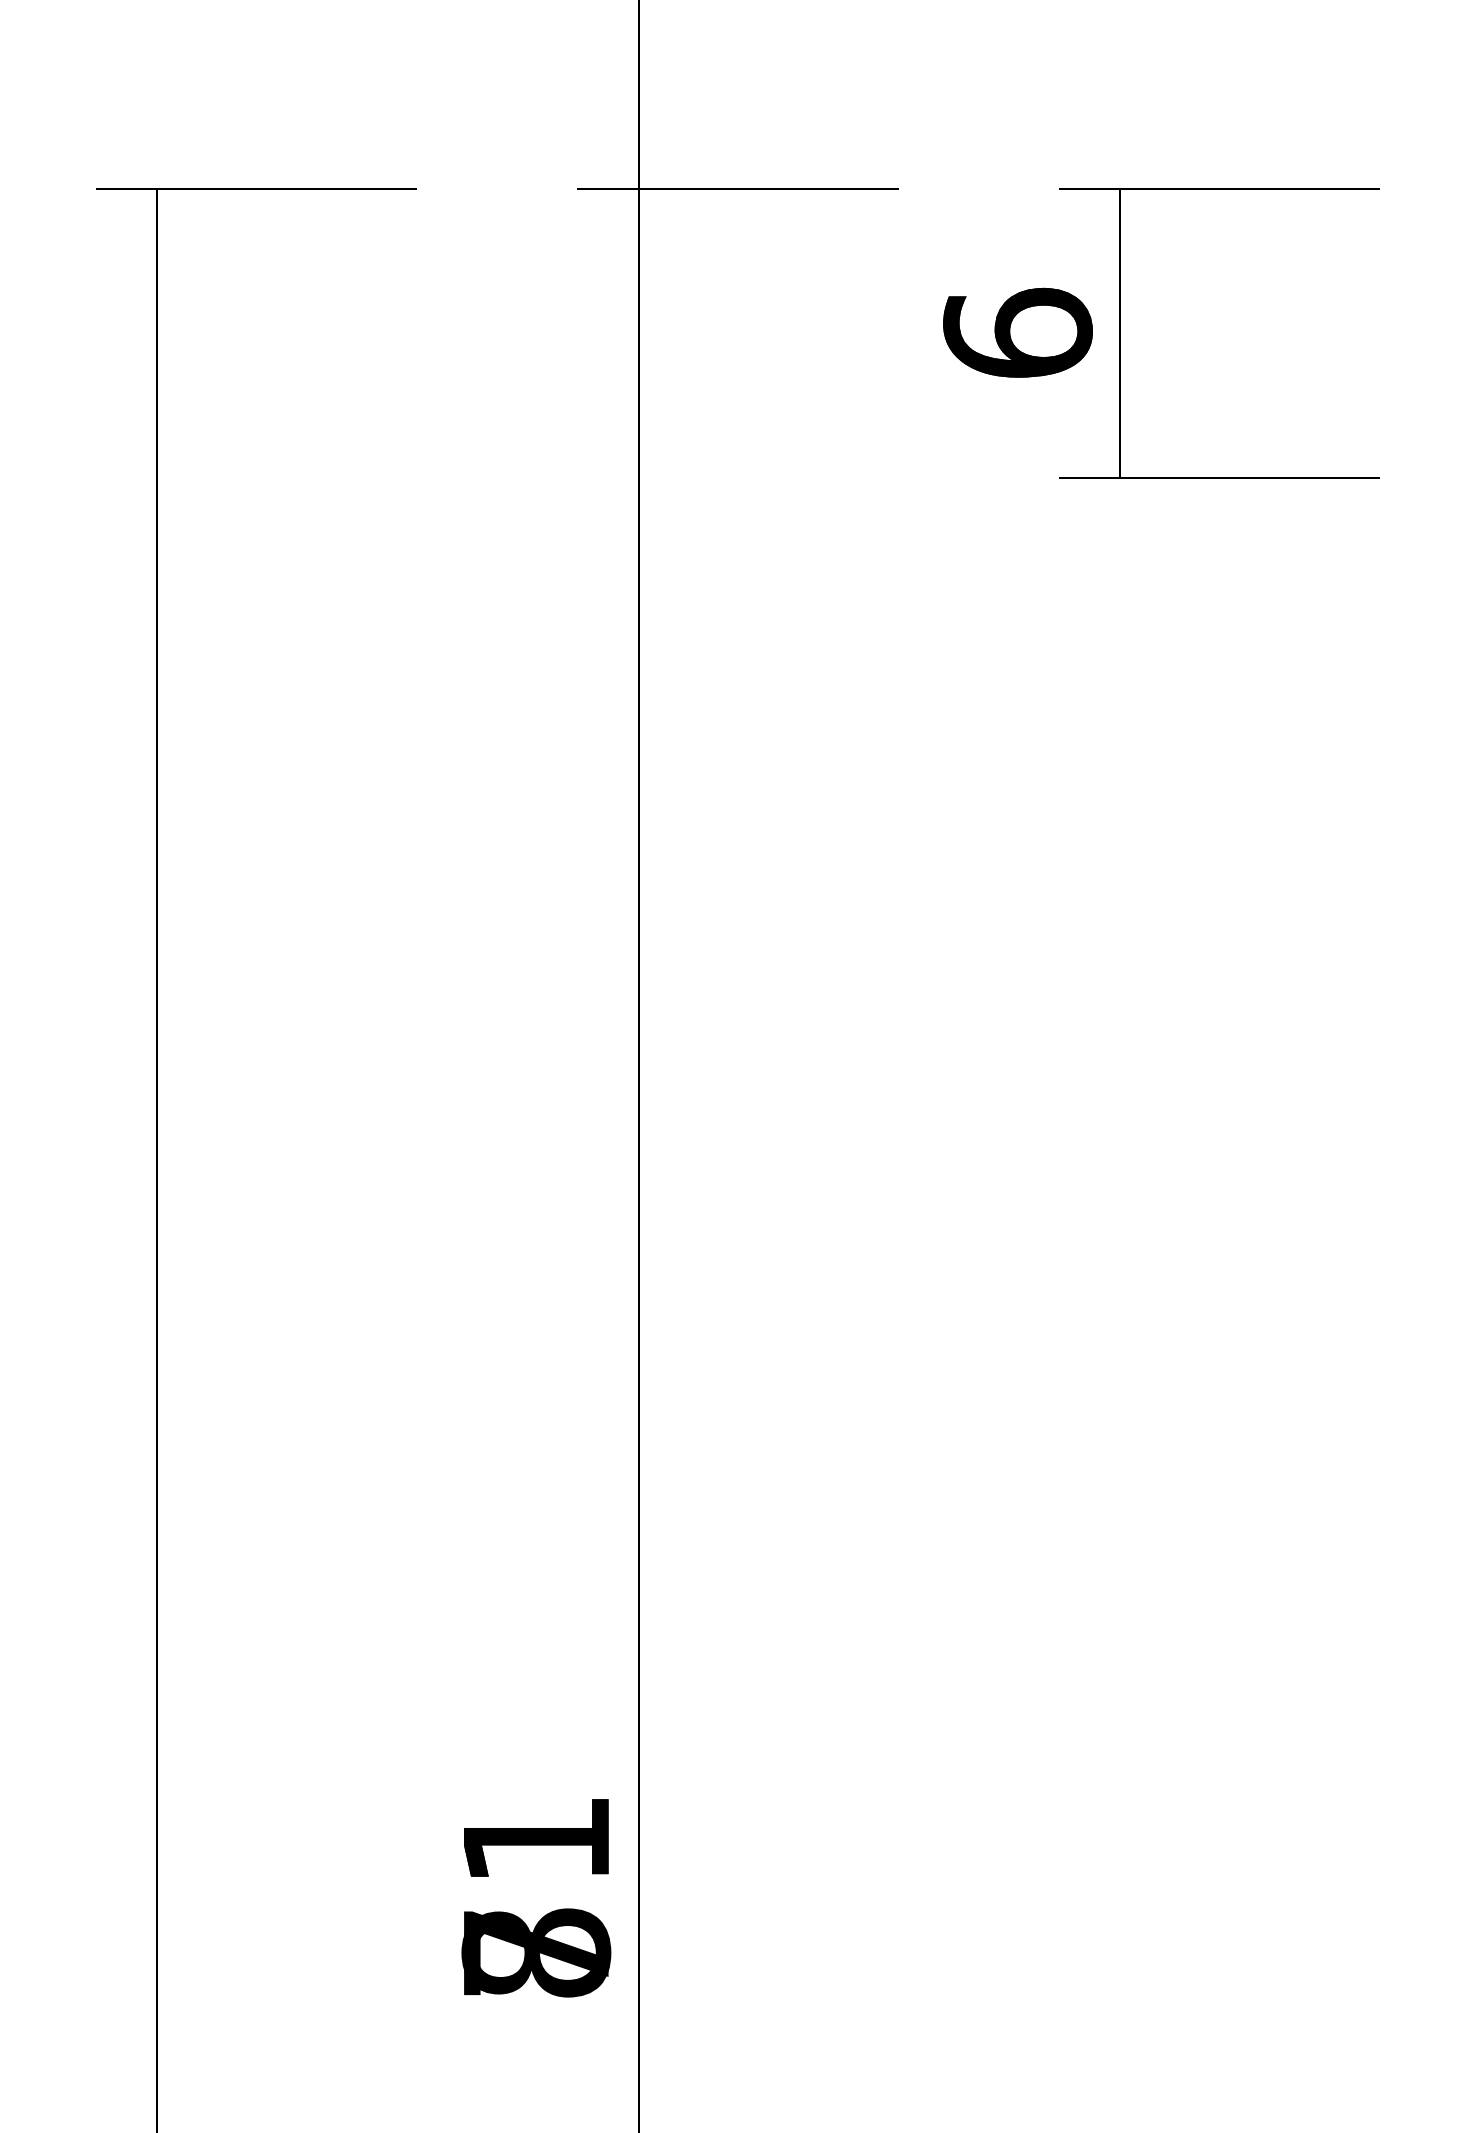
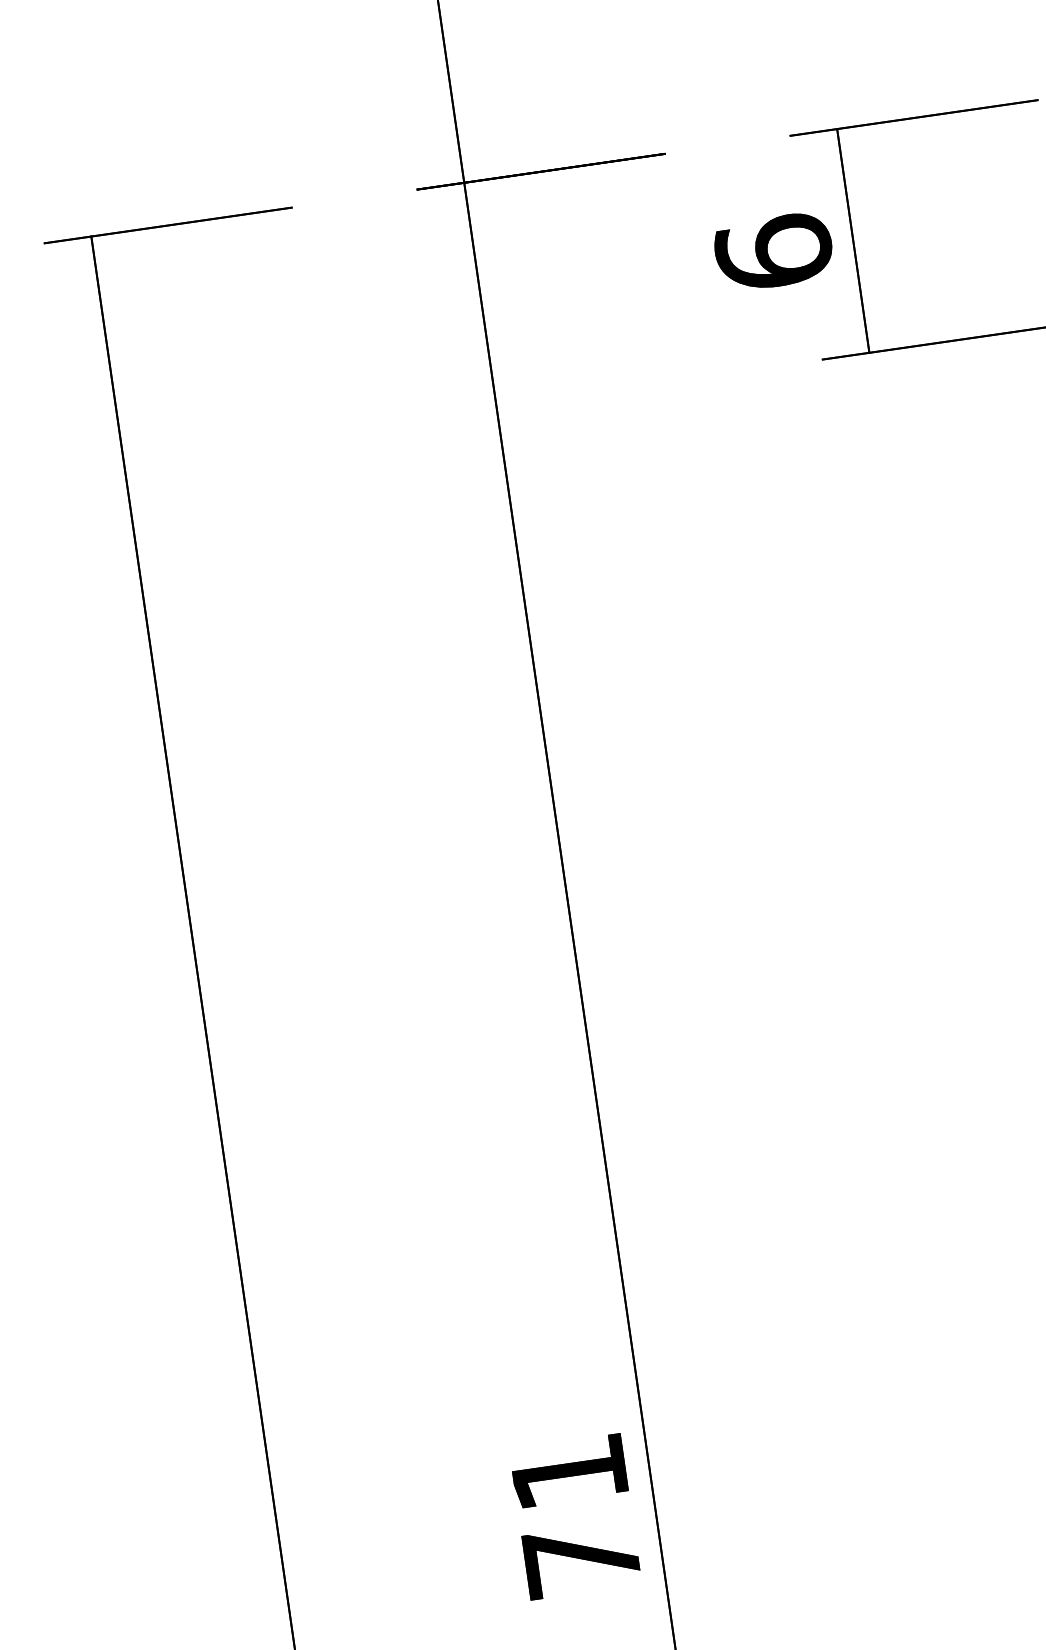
text: (536, 1952) -> (581, 1559), 81 -> 71

